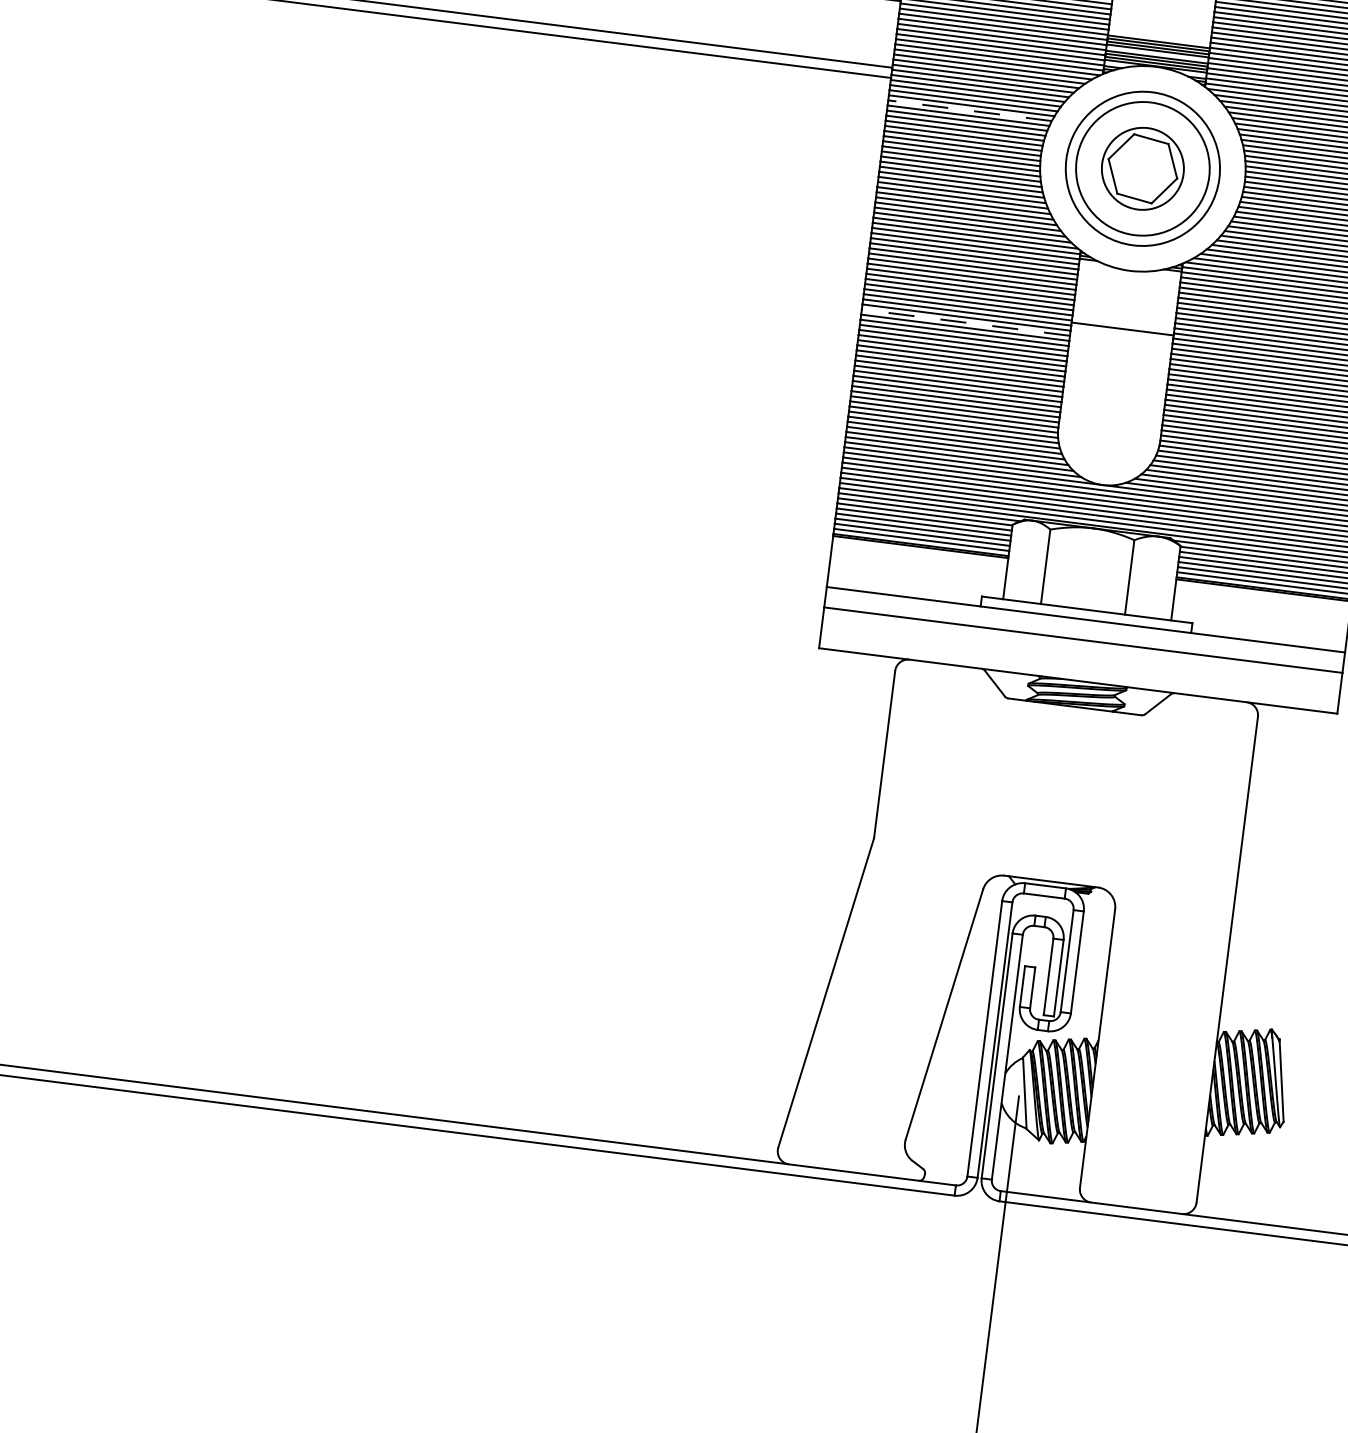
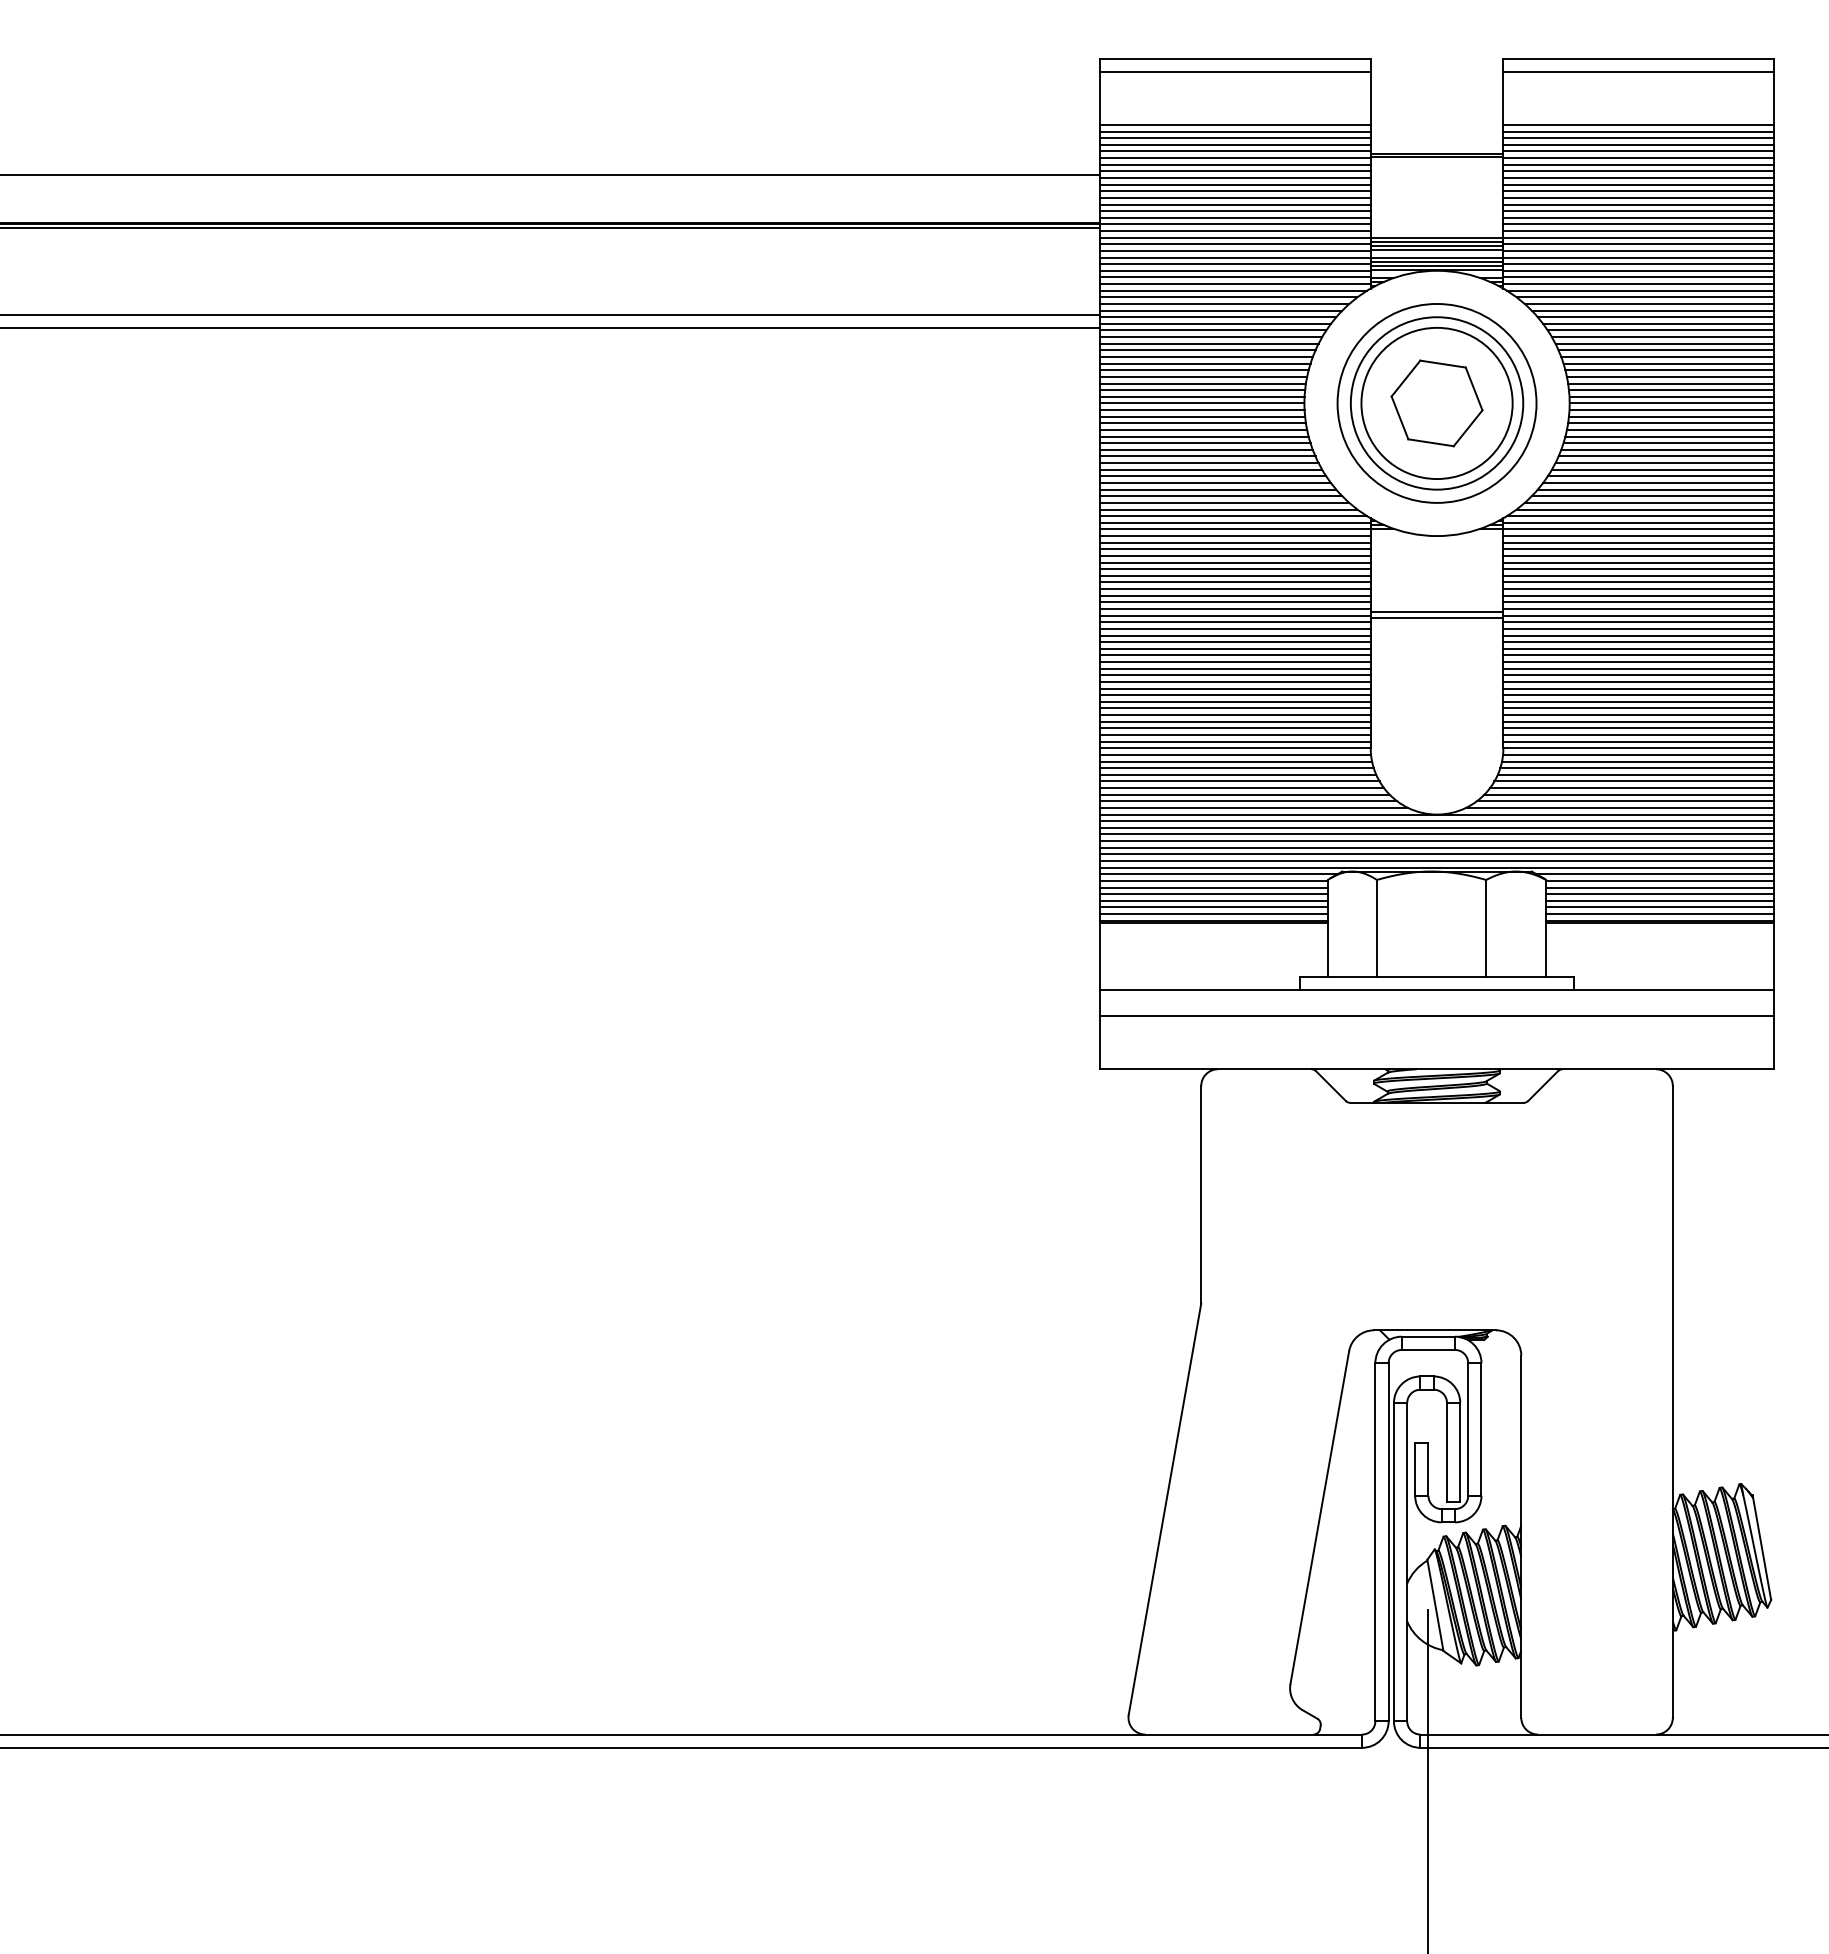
line: (969, 111) -> (1205, 357), dashed -> solid
circle: (1142, 168) -> (1436, 403), size x1.43
line: (965, 322) -> (1234, 628), dashed -> solid
line: (1121, 334) -> (1436, 618), added

